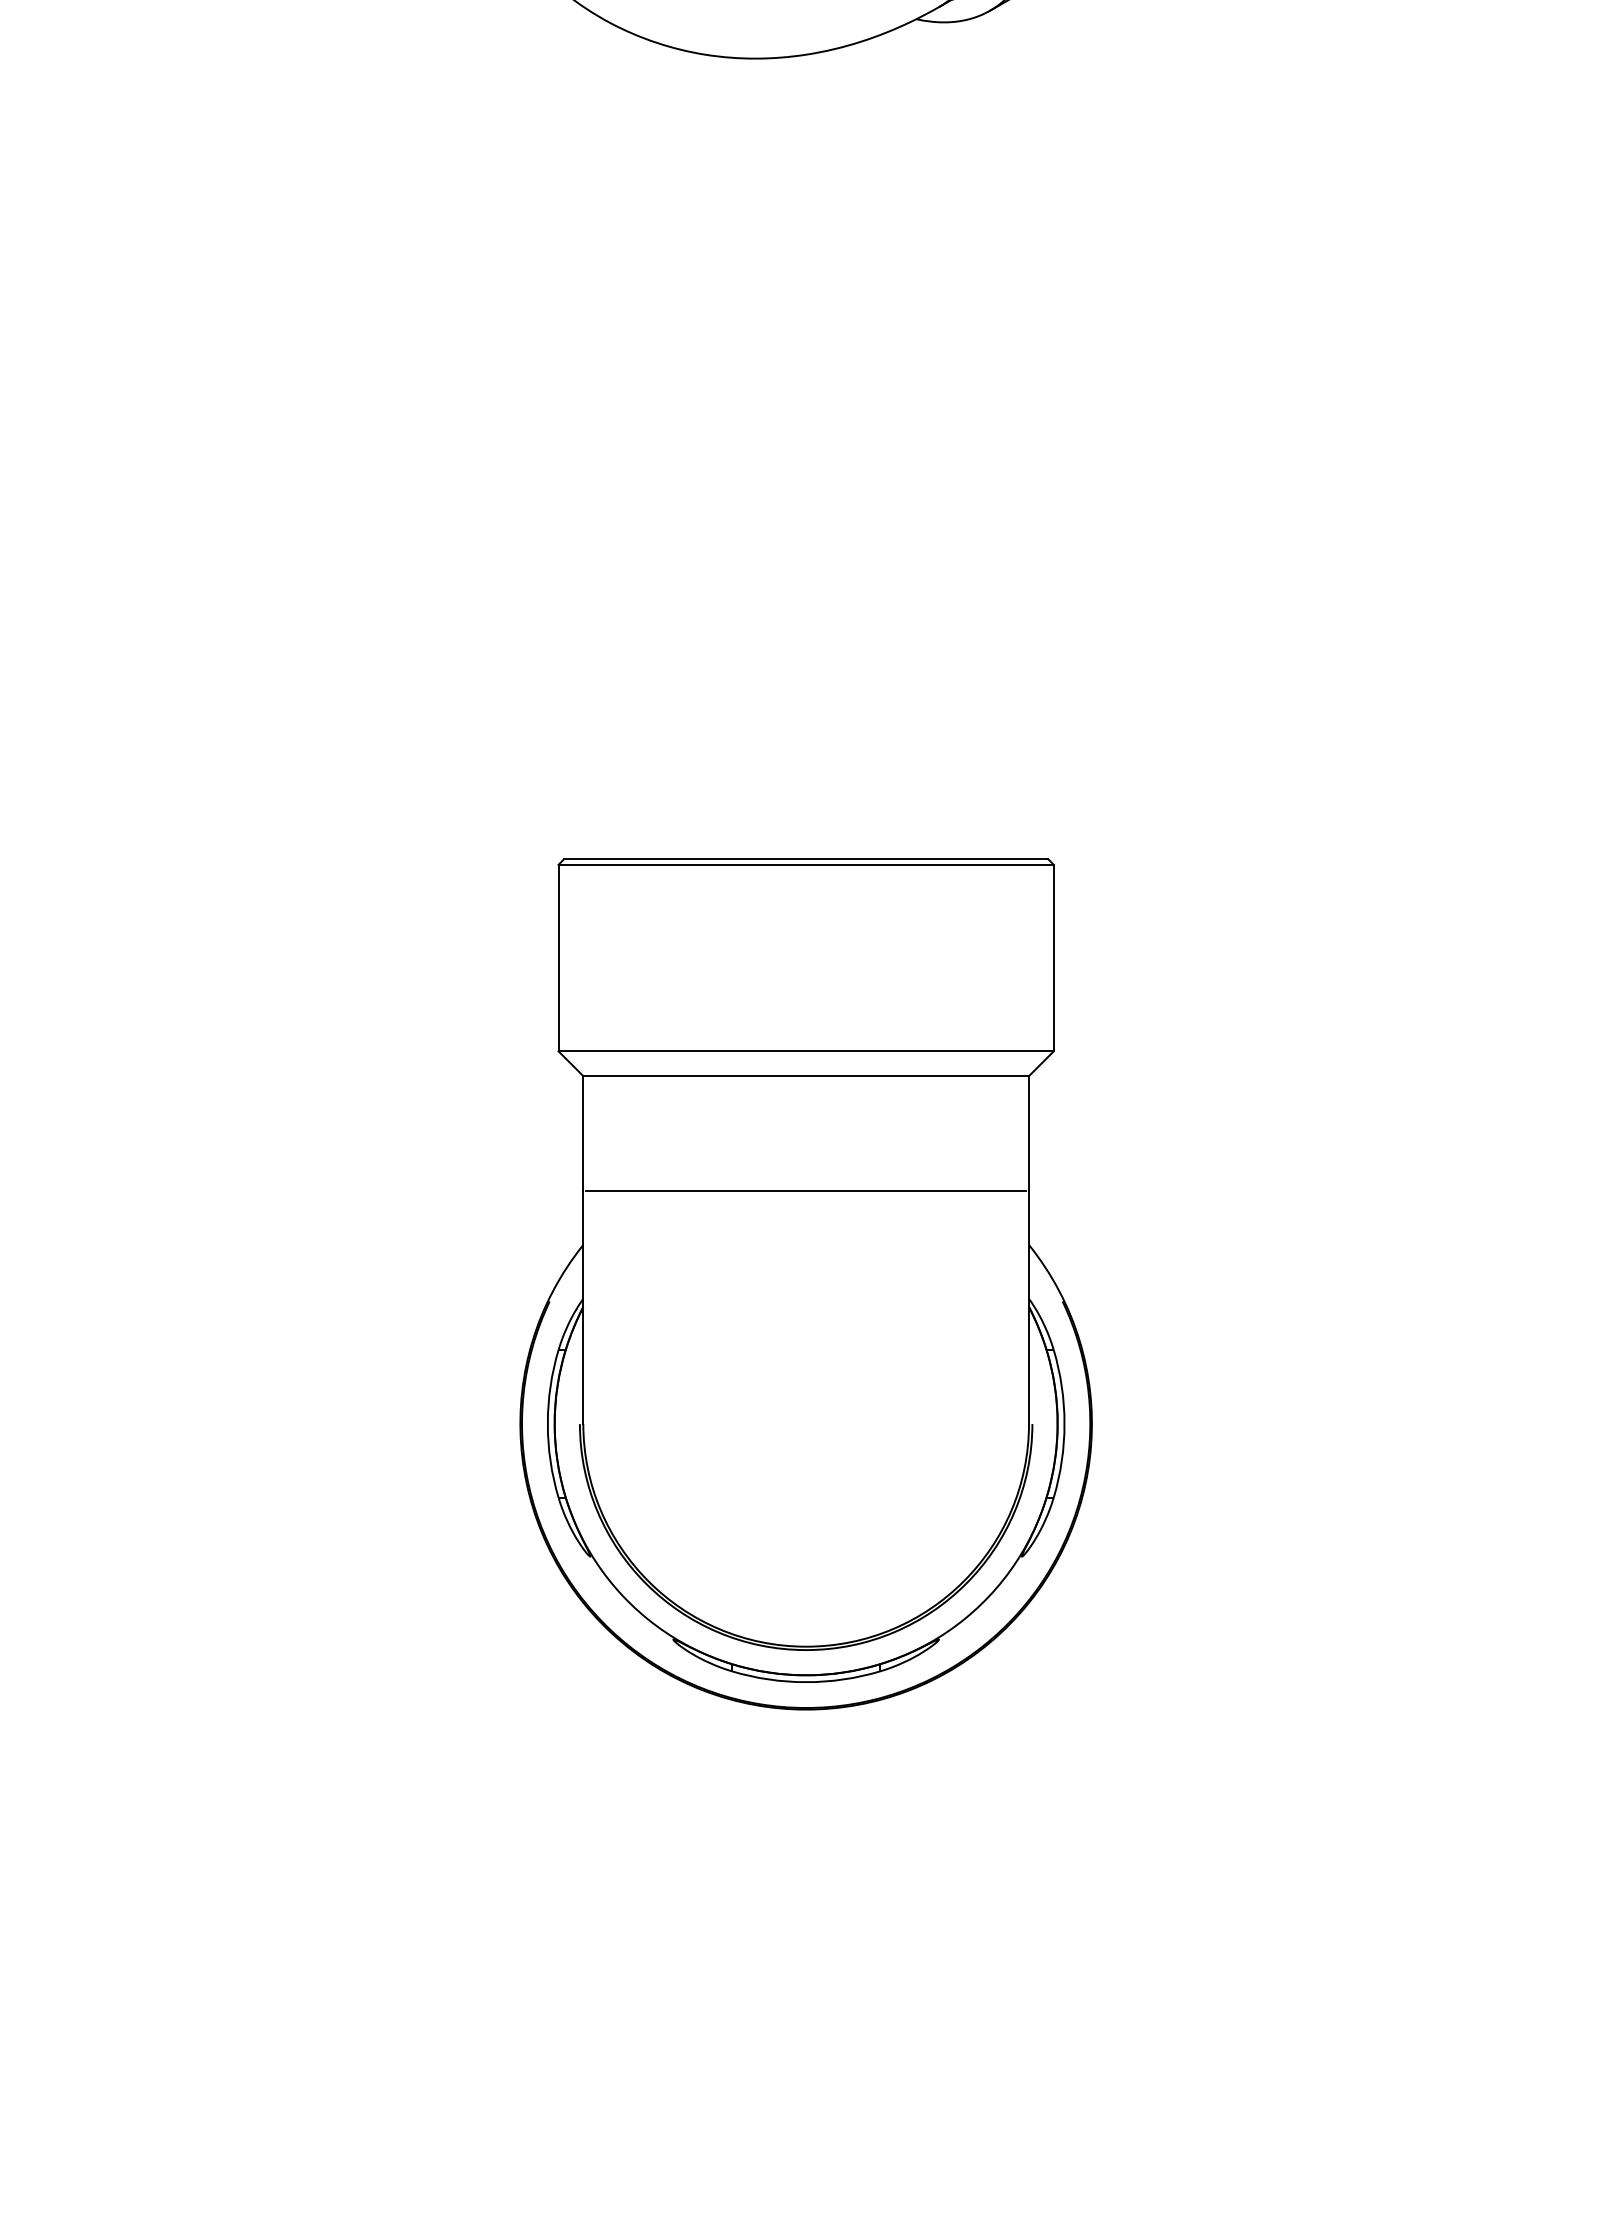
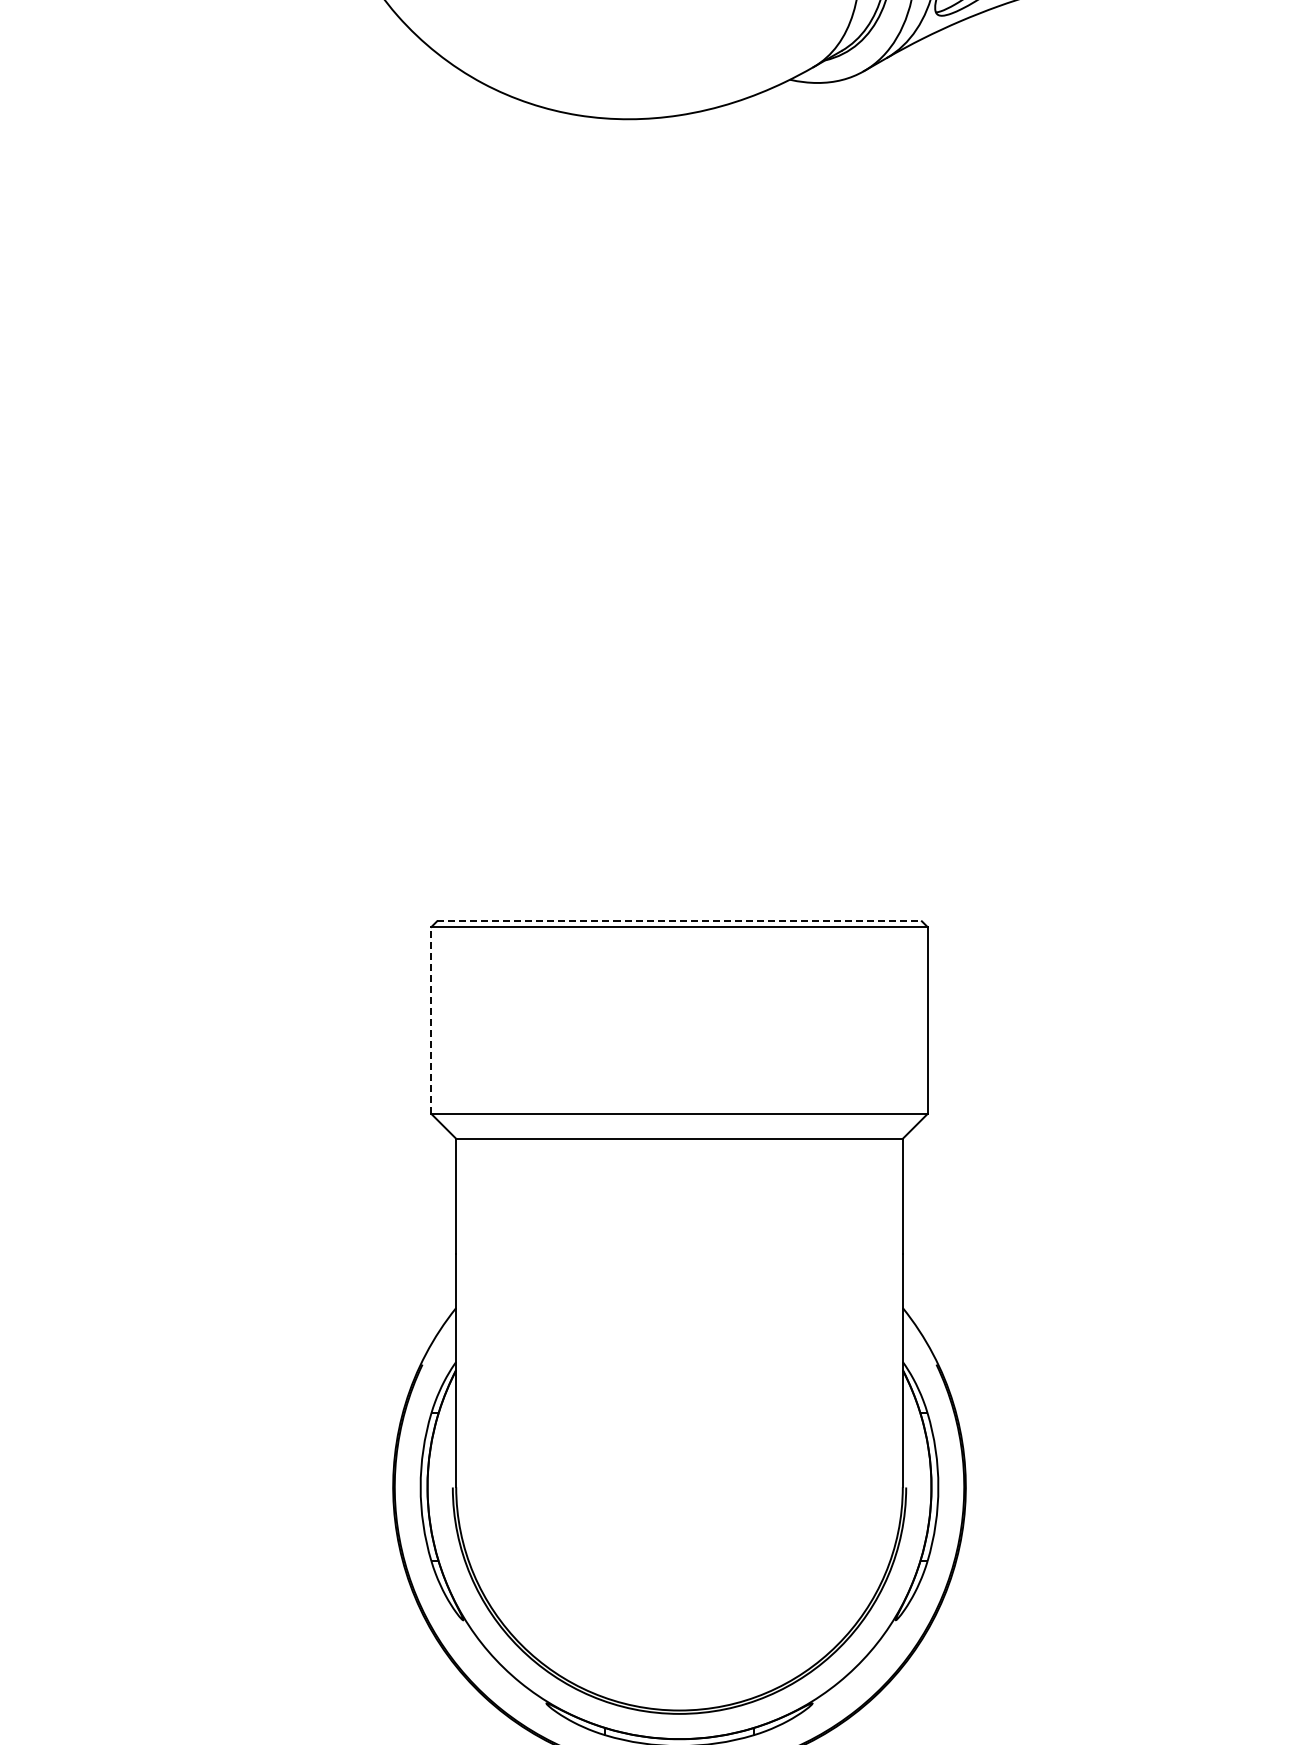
line: (806, 859) -> (679, 921), solid -> dashed
line: (558, 957) -> (431, 1019), solid -> dashed
line: (806, 1191) -> (679, 1254), removed

